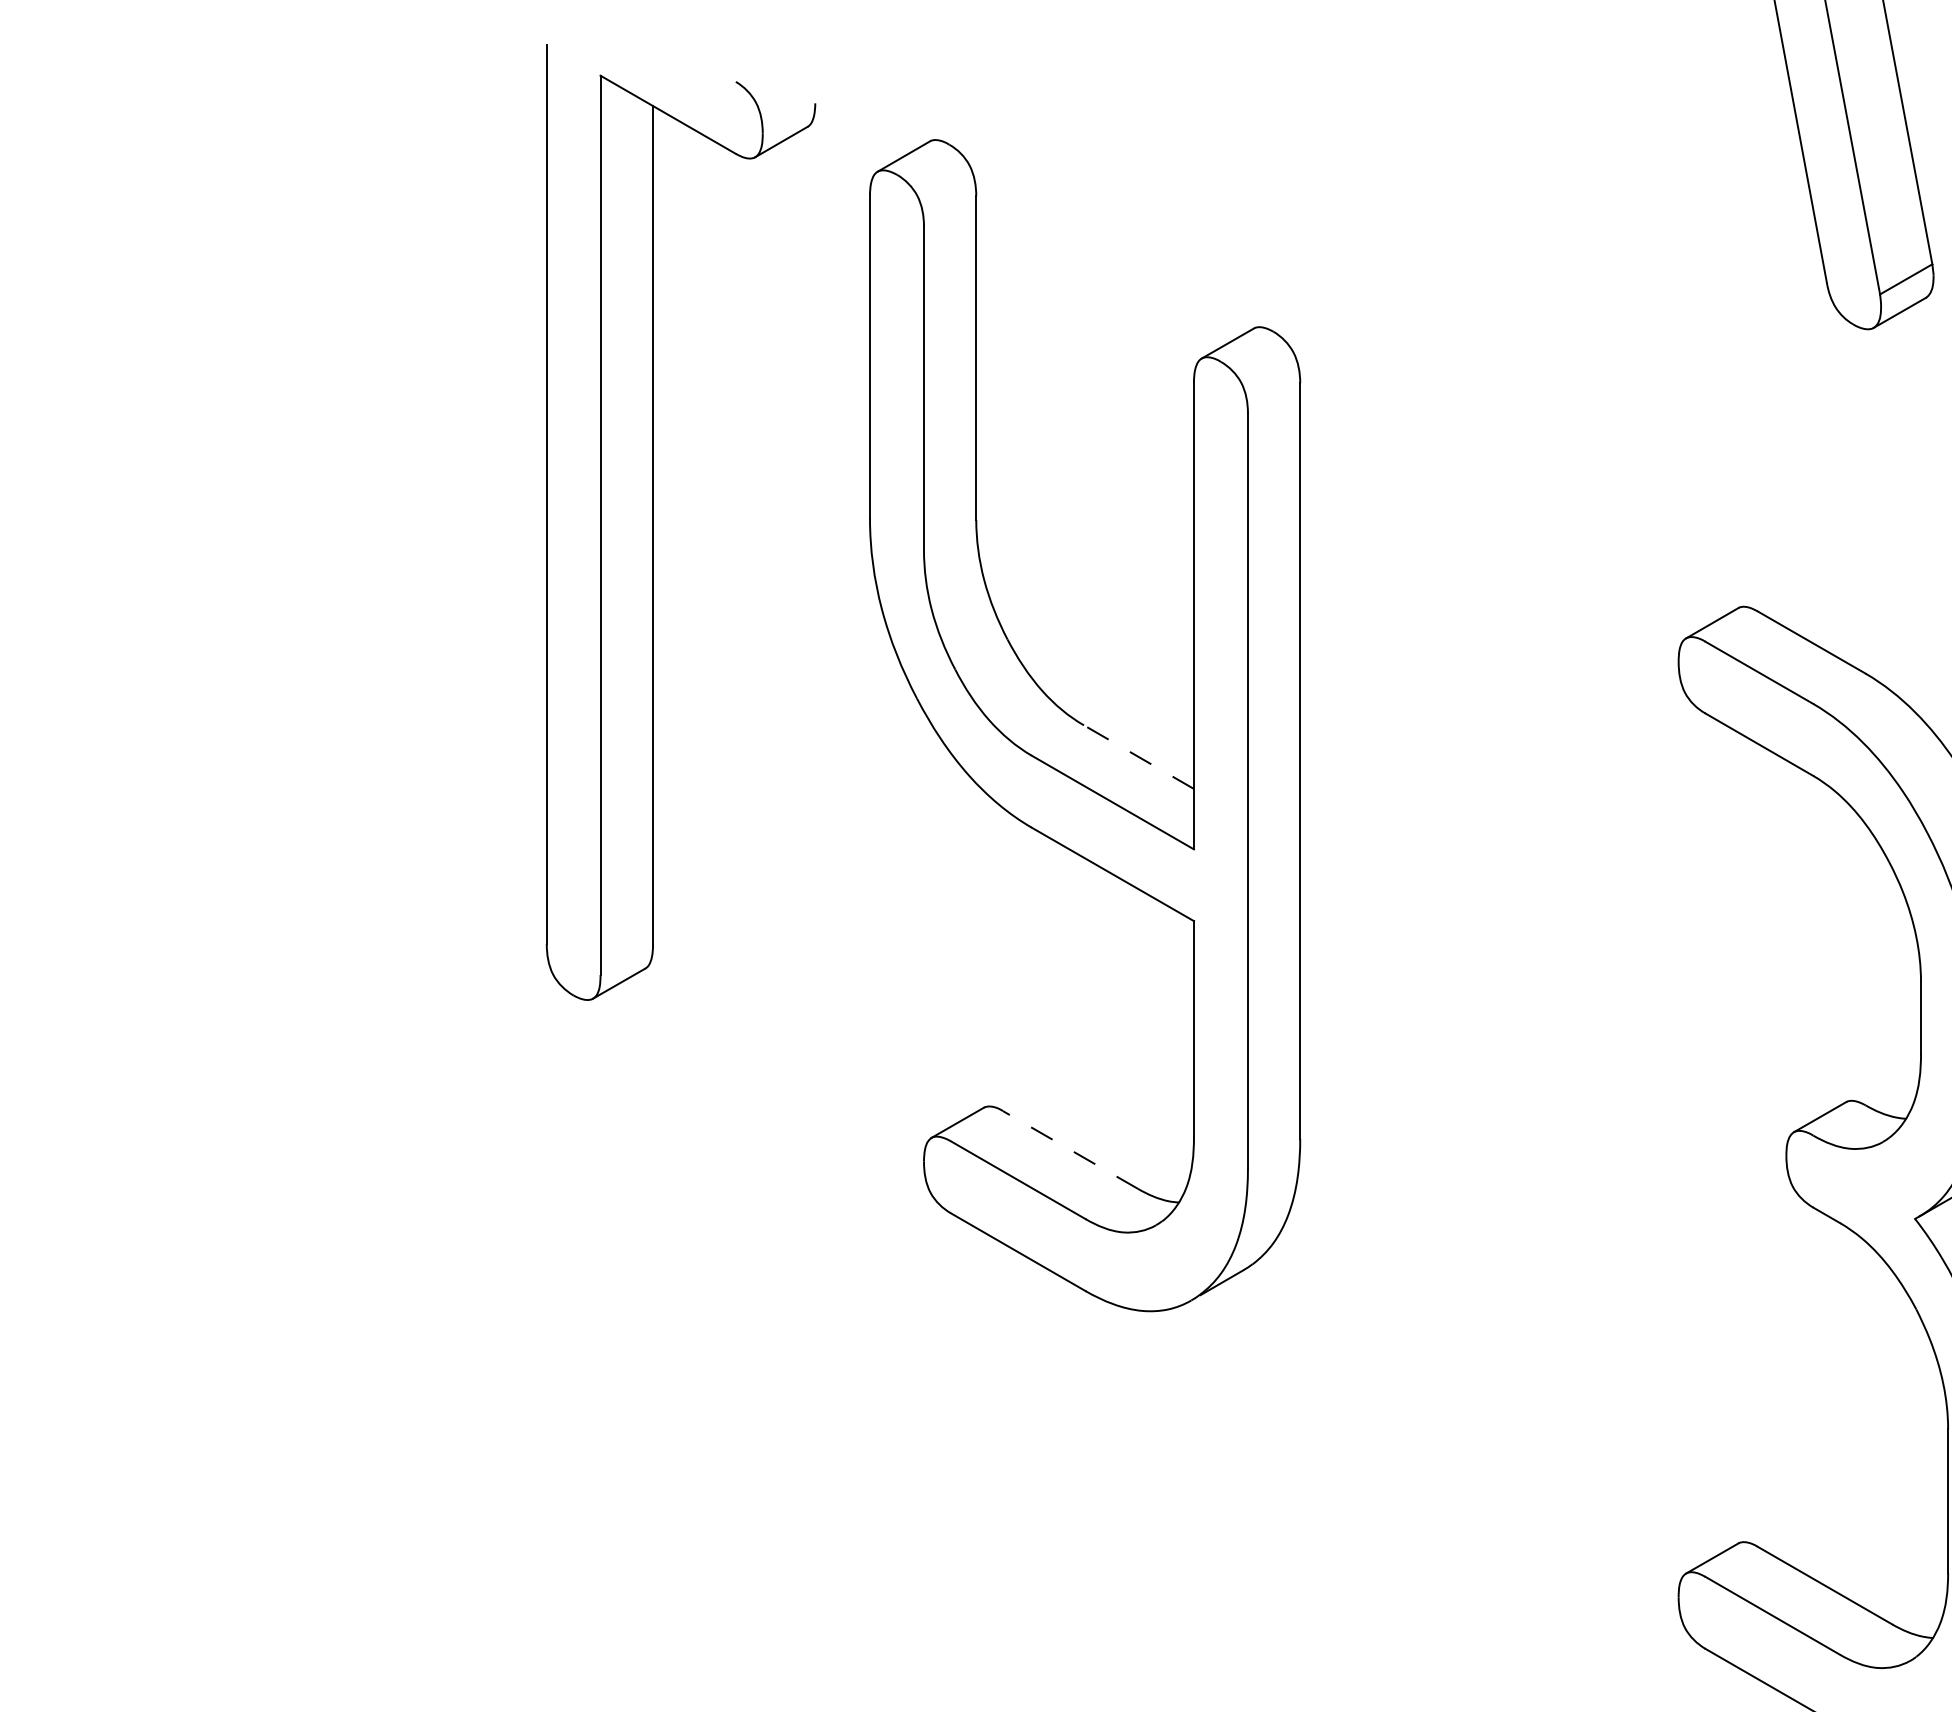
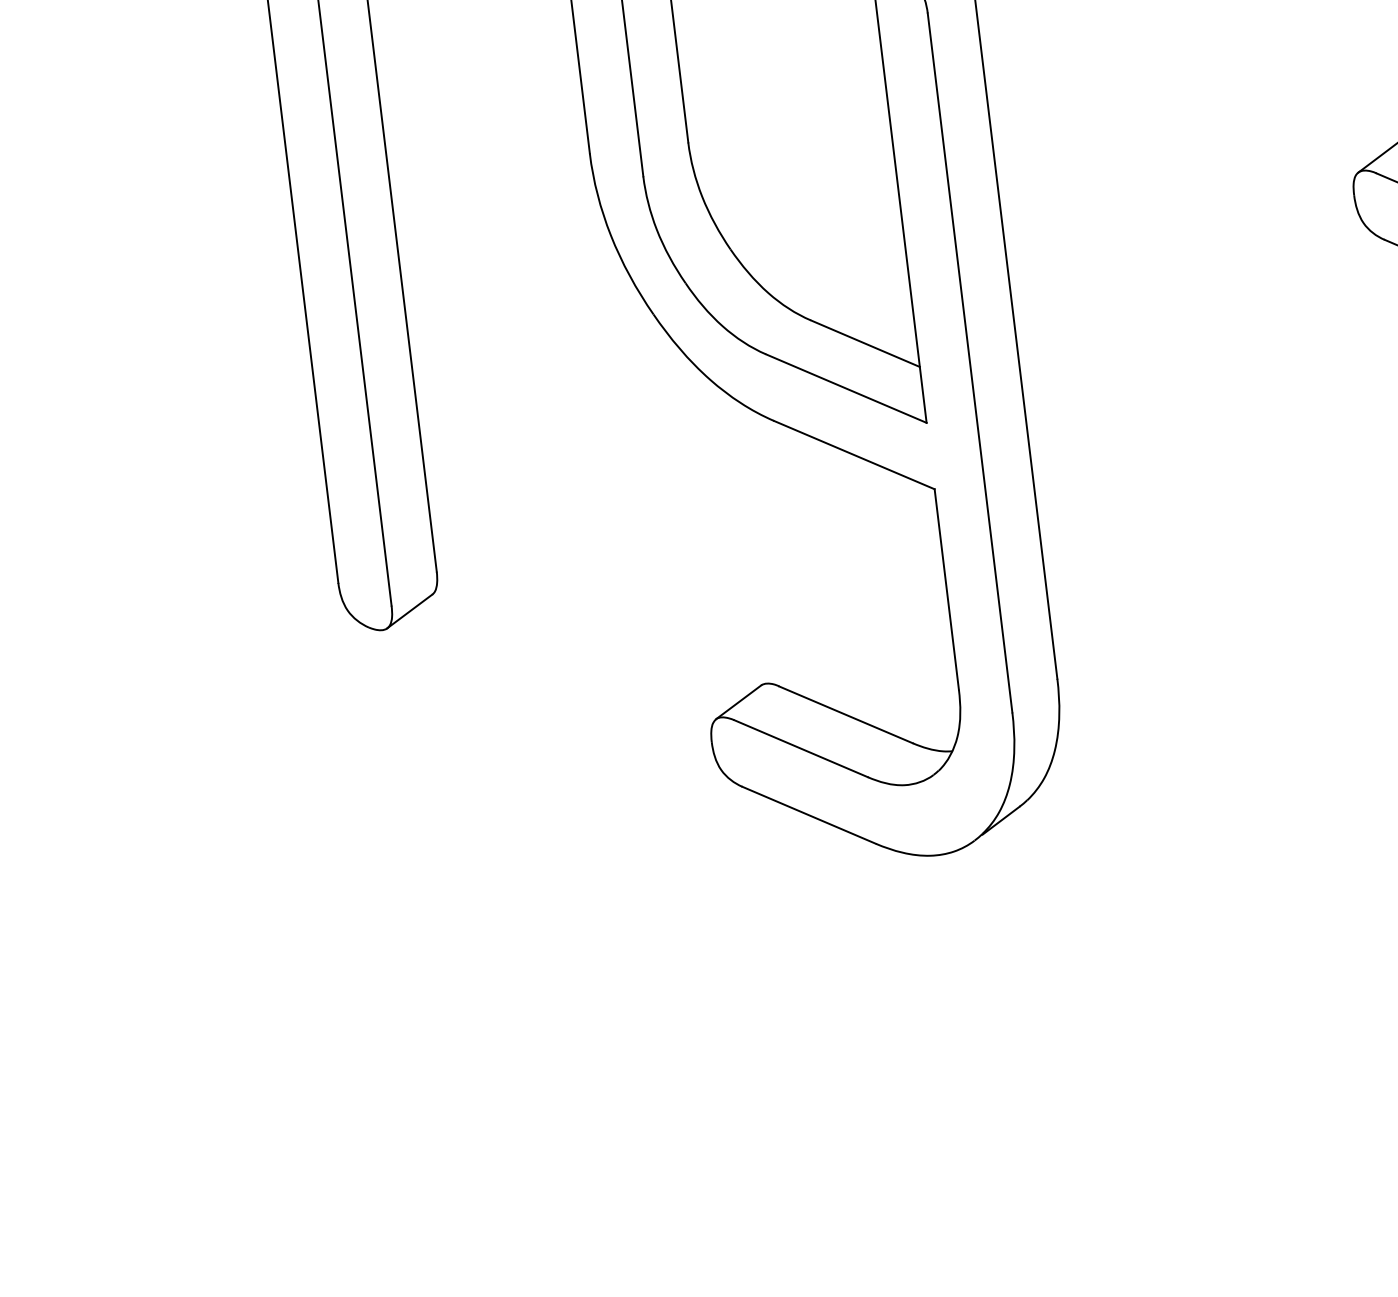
line: (1138, 757) -> (865, 344), dashed -> solid
line: (1070, 1150) -> (846, 715), dashed -> solid

